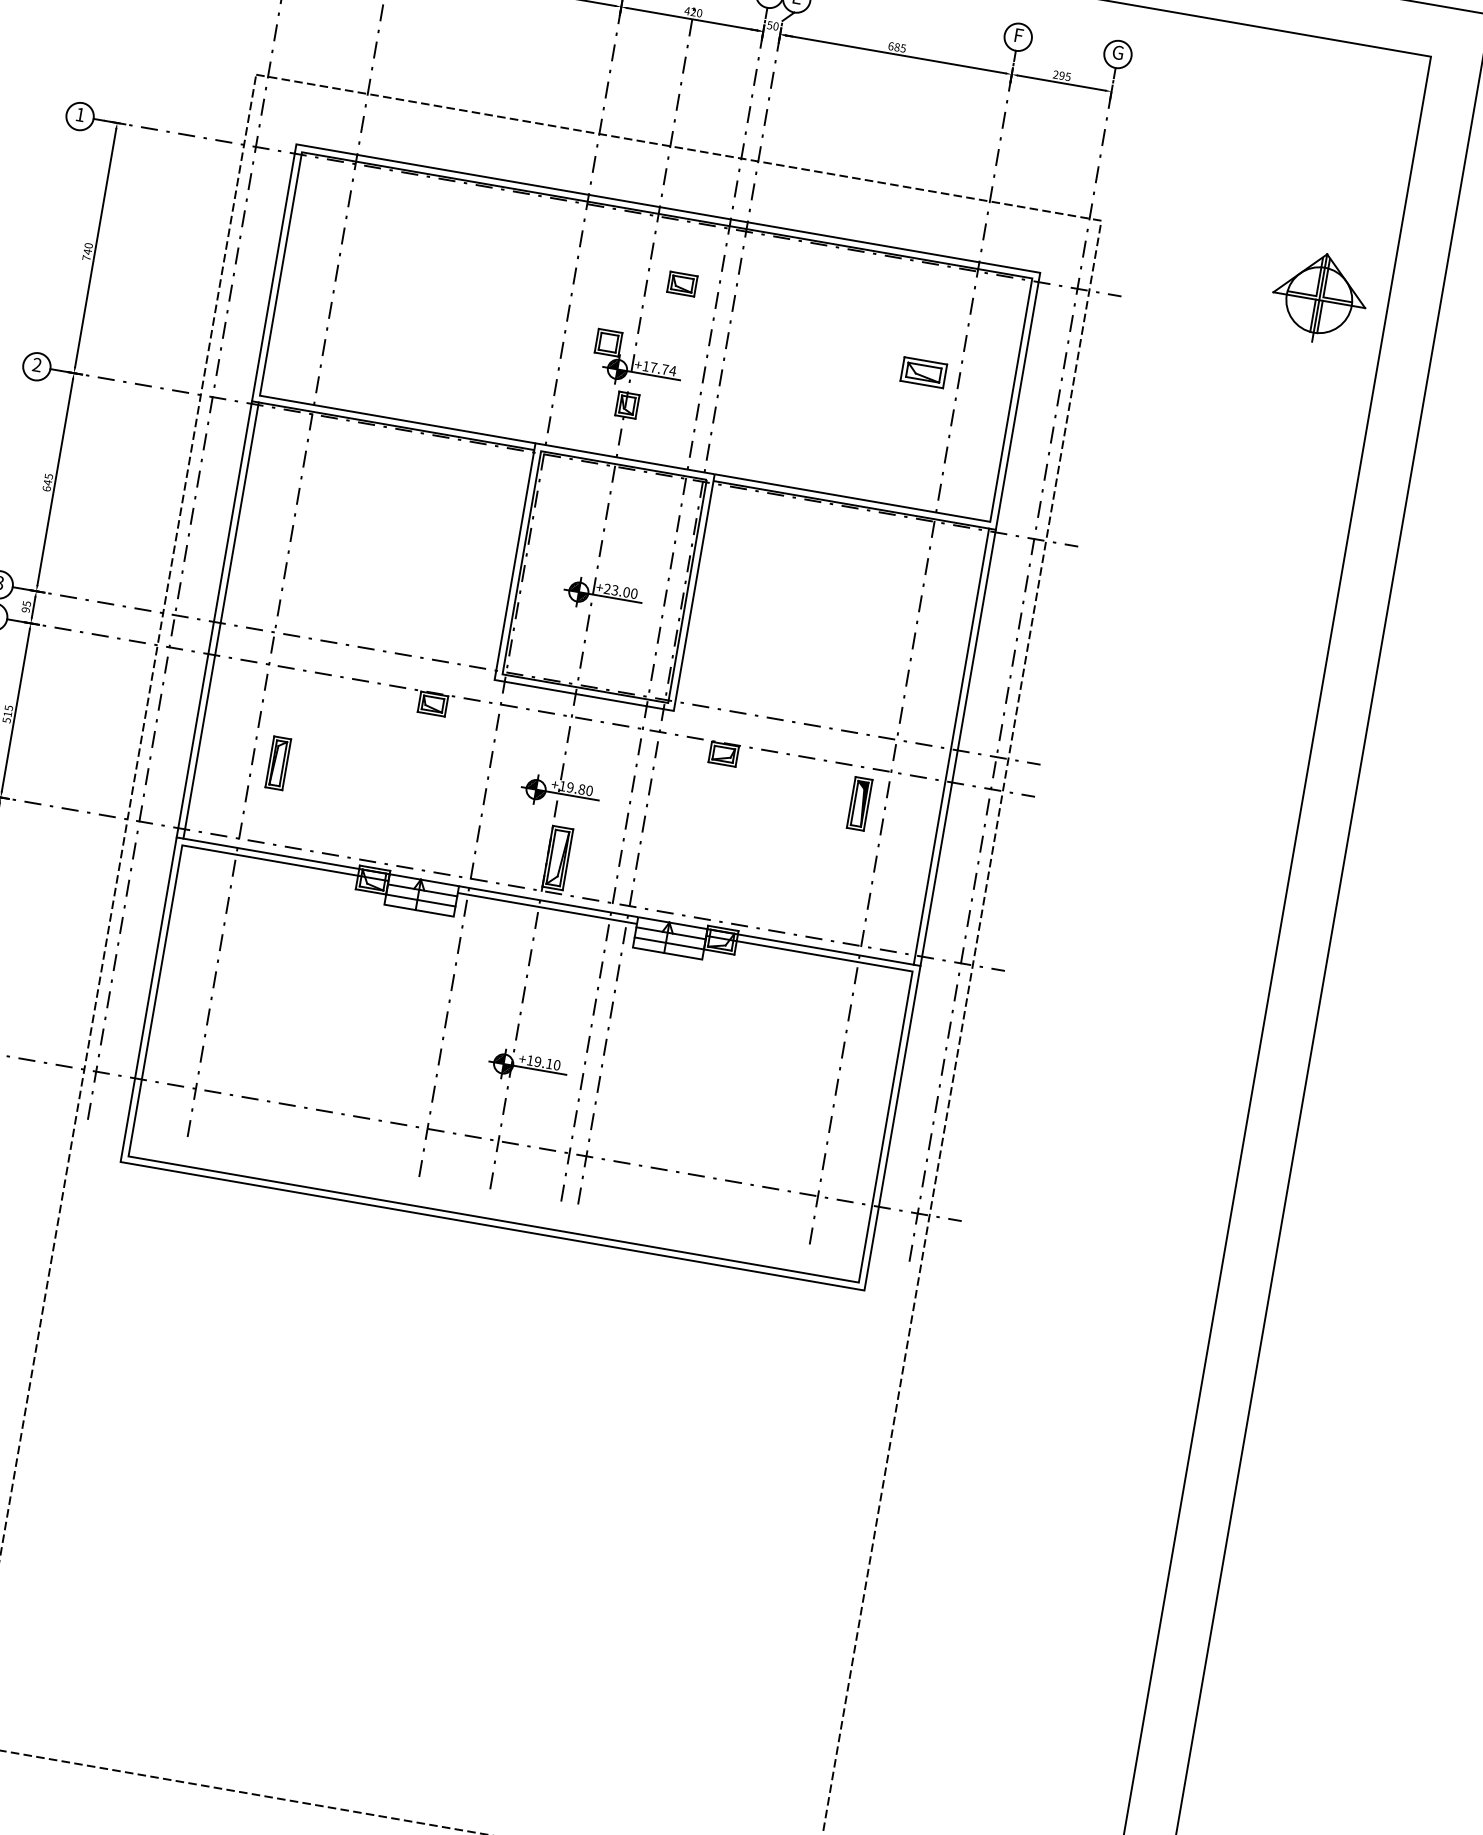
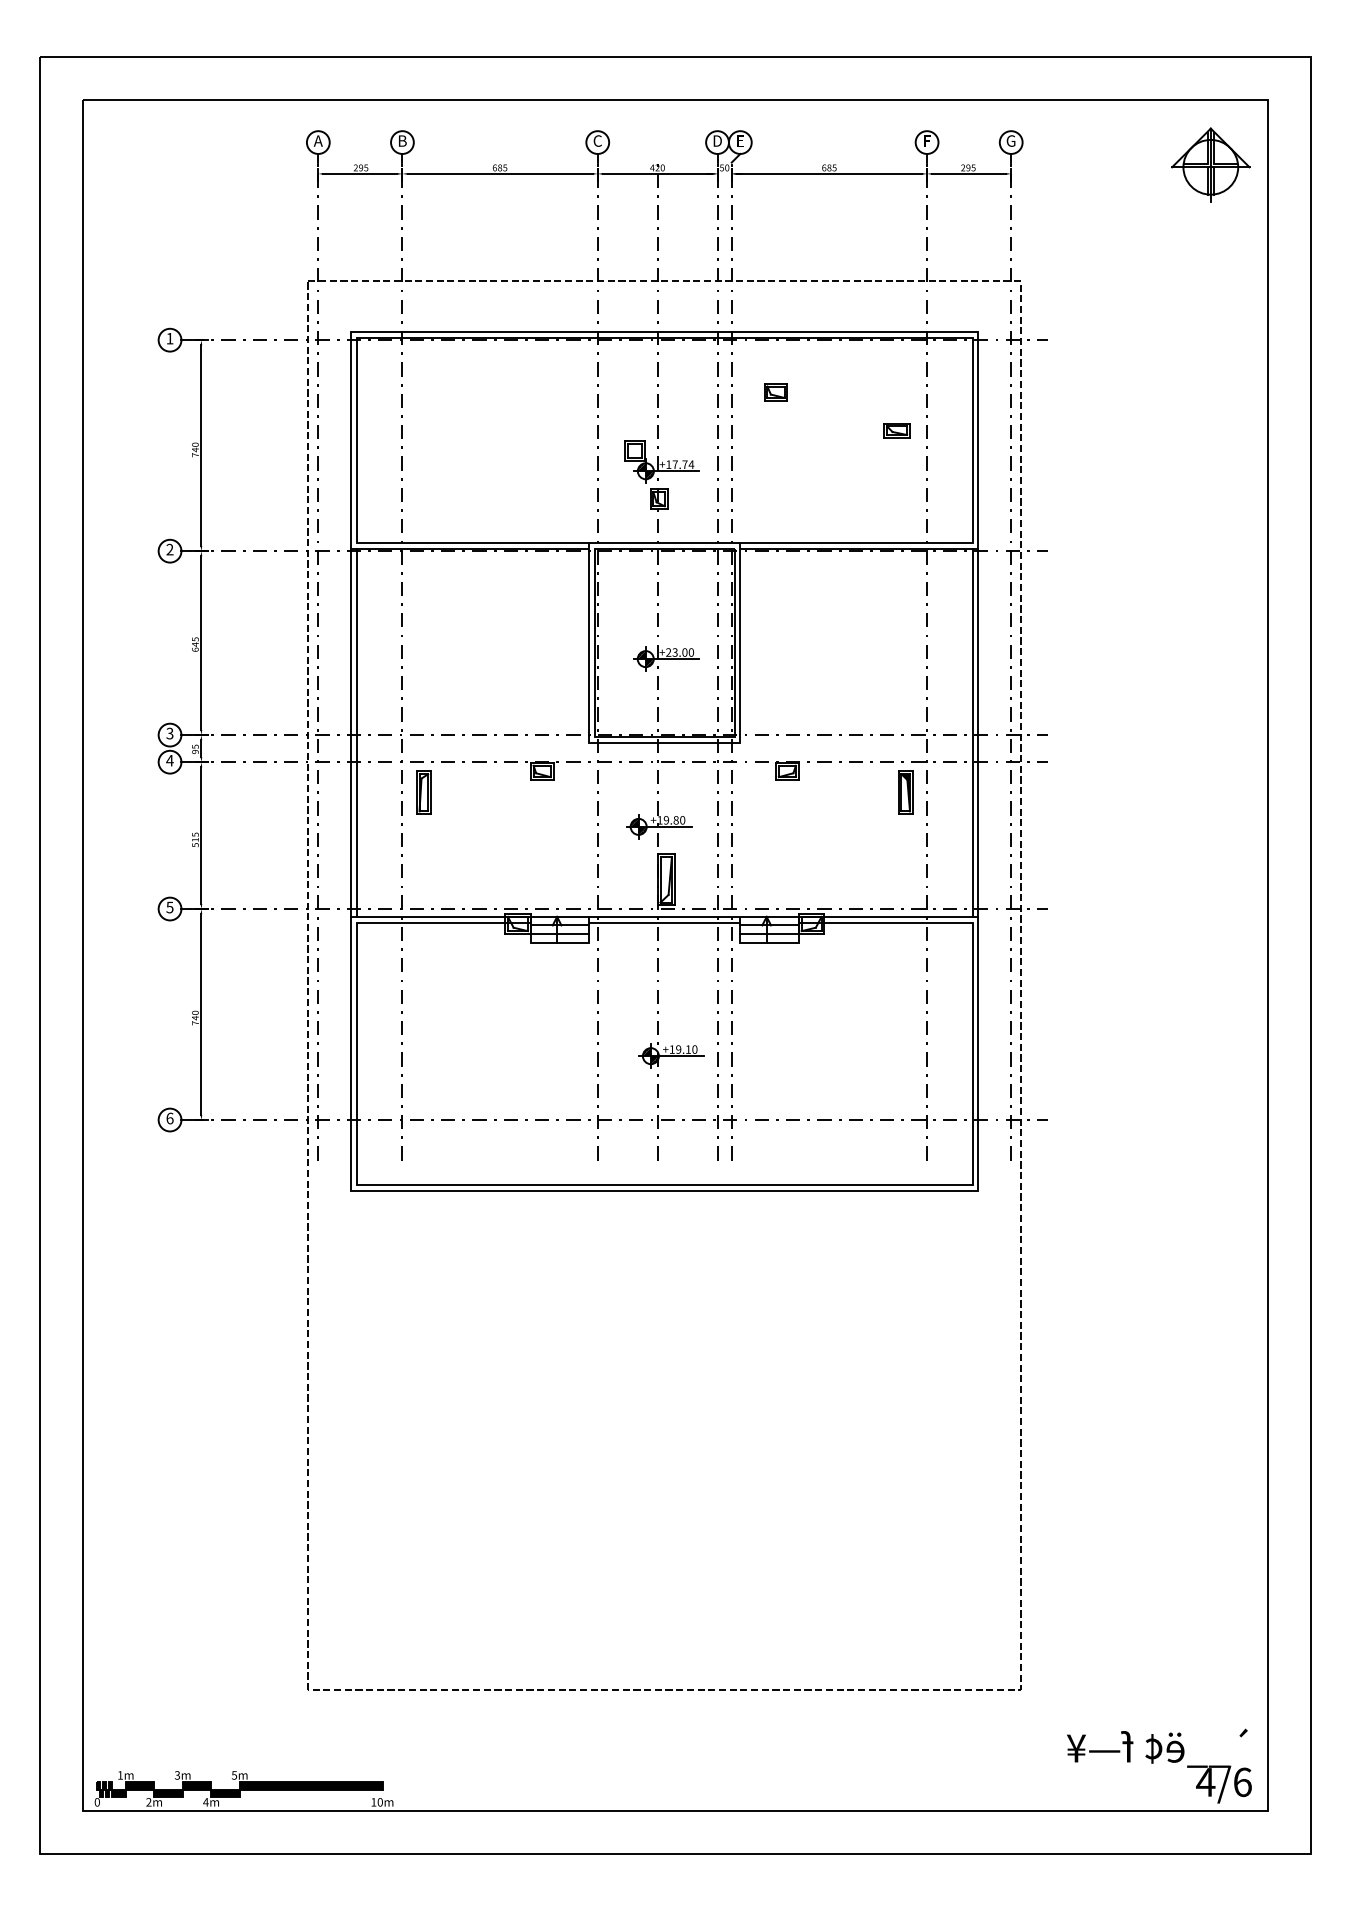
part: (681, 284) -> (775, 392), moved
part: (1319, 296) -> (1210, 164), moved
part: (922, 372) -> (896, 430), size x0.71
part: (277, 762) -> (423, 792), moved

